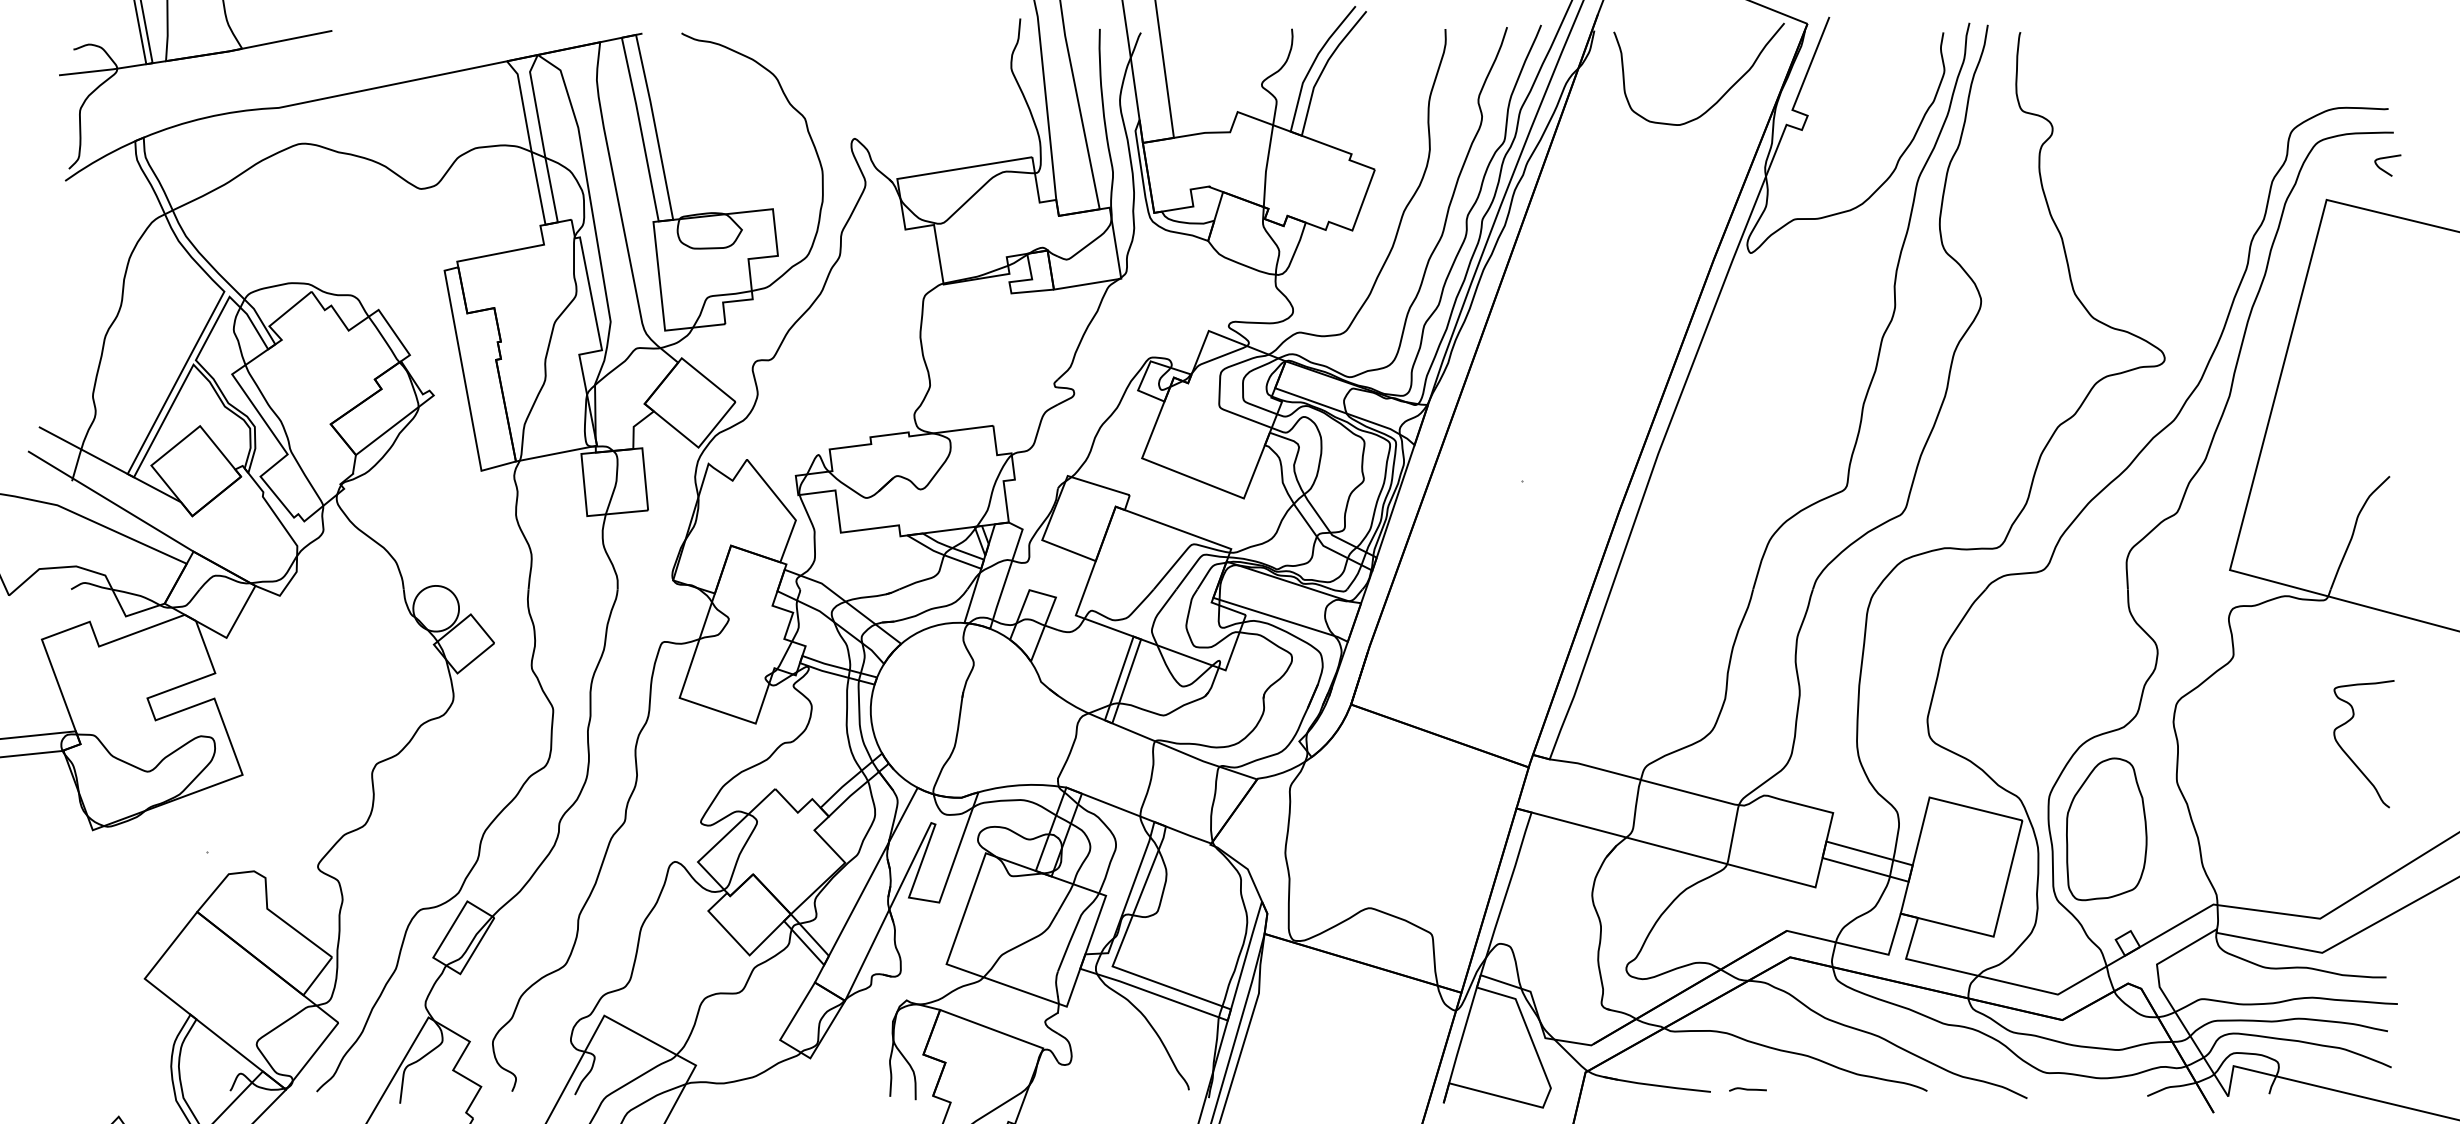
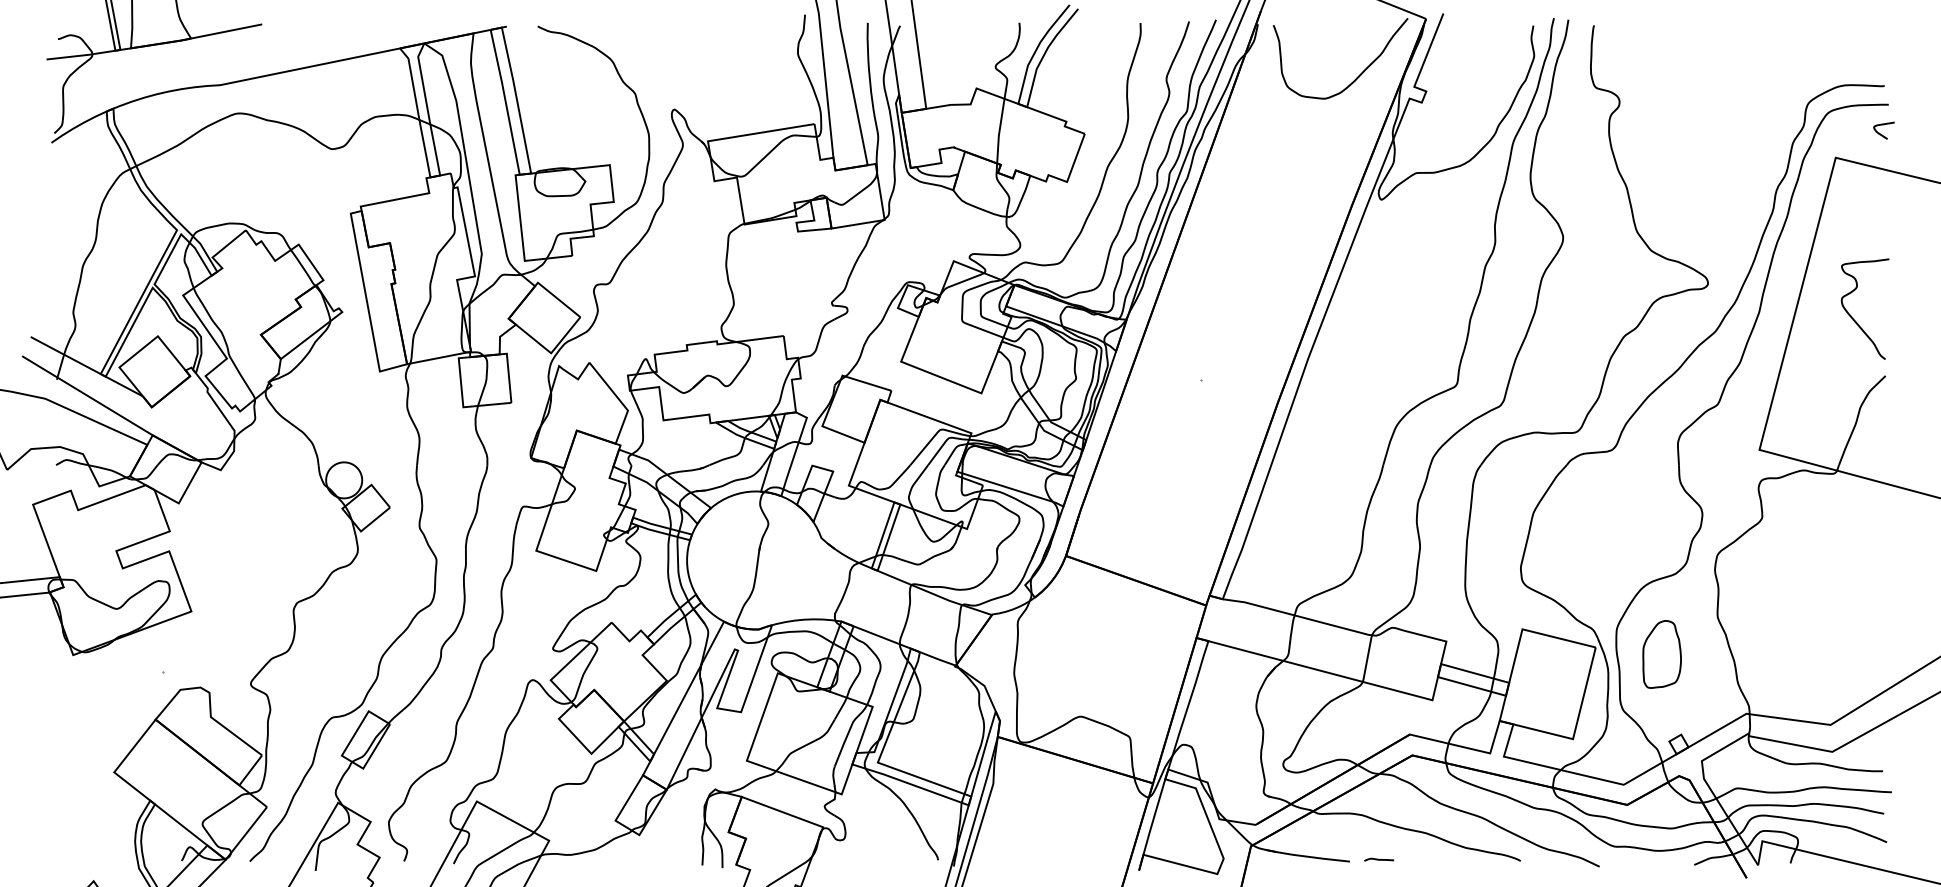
curve: (2347, 753) -> (1852, 316), moved
part: (2105, 829) -> (1661, 654), size x0.6

